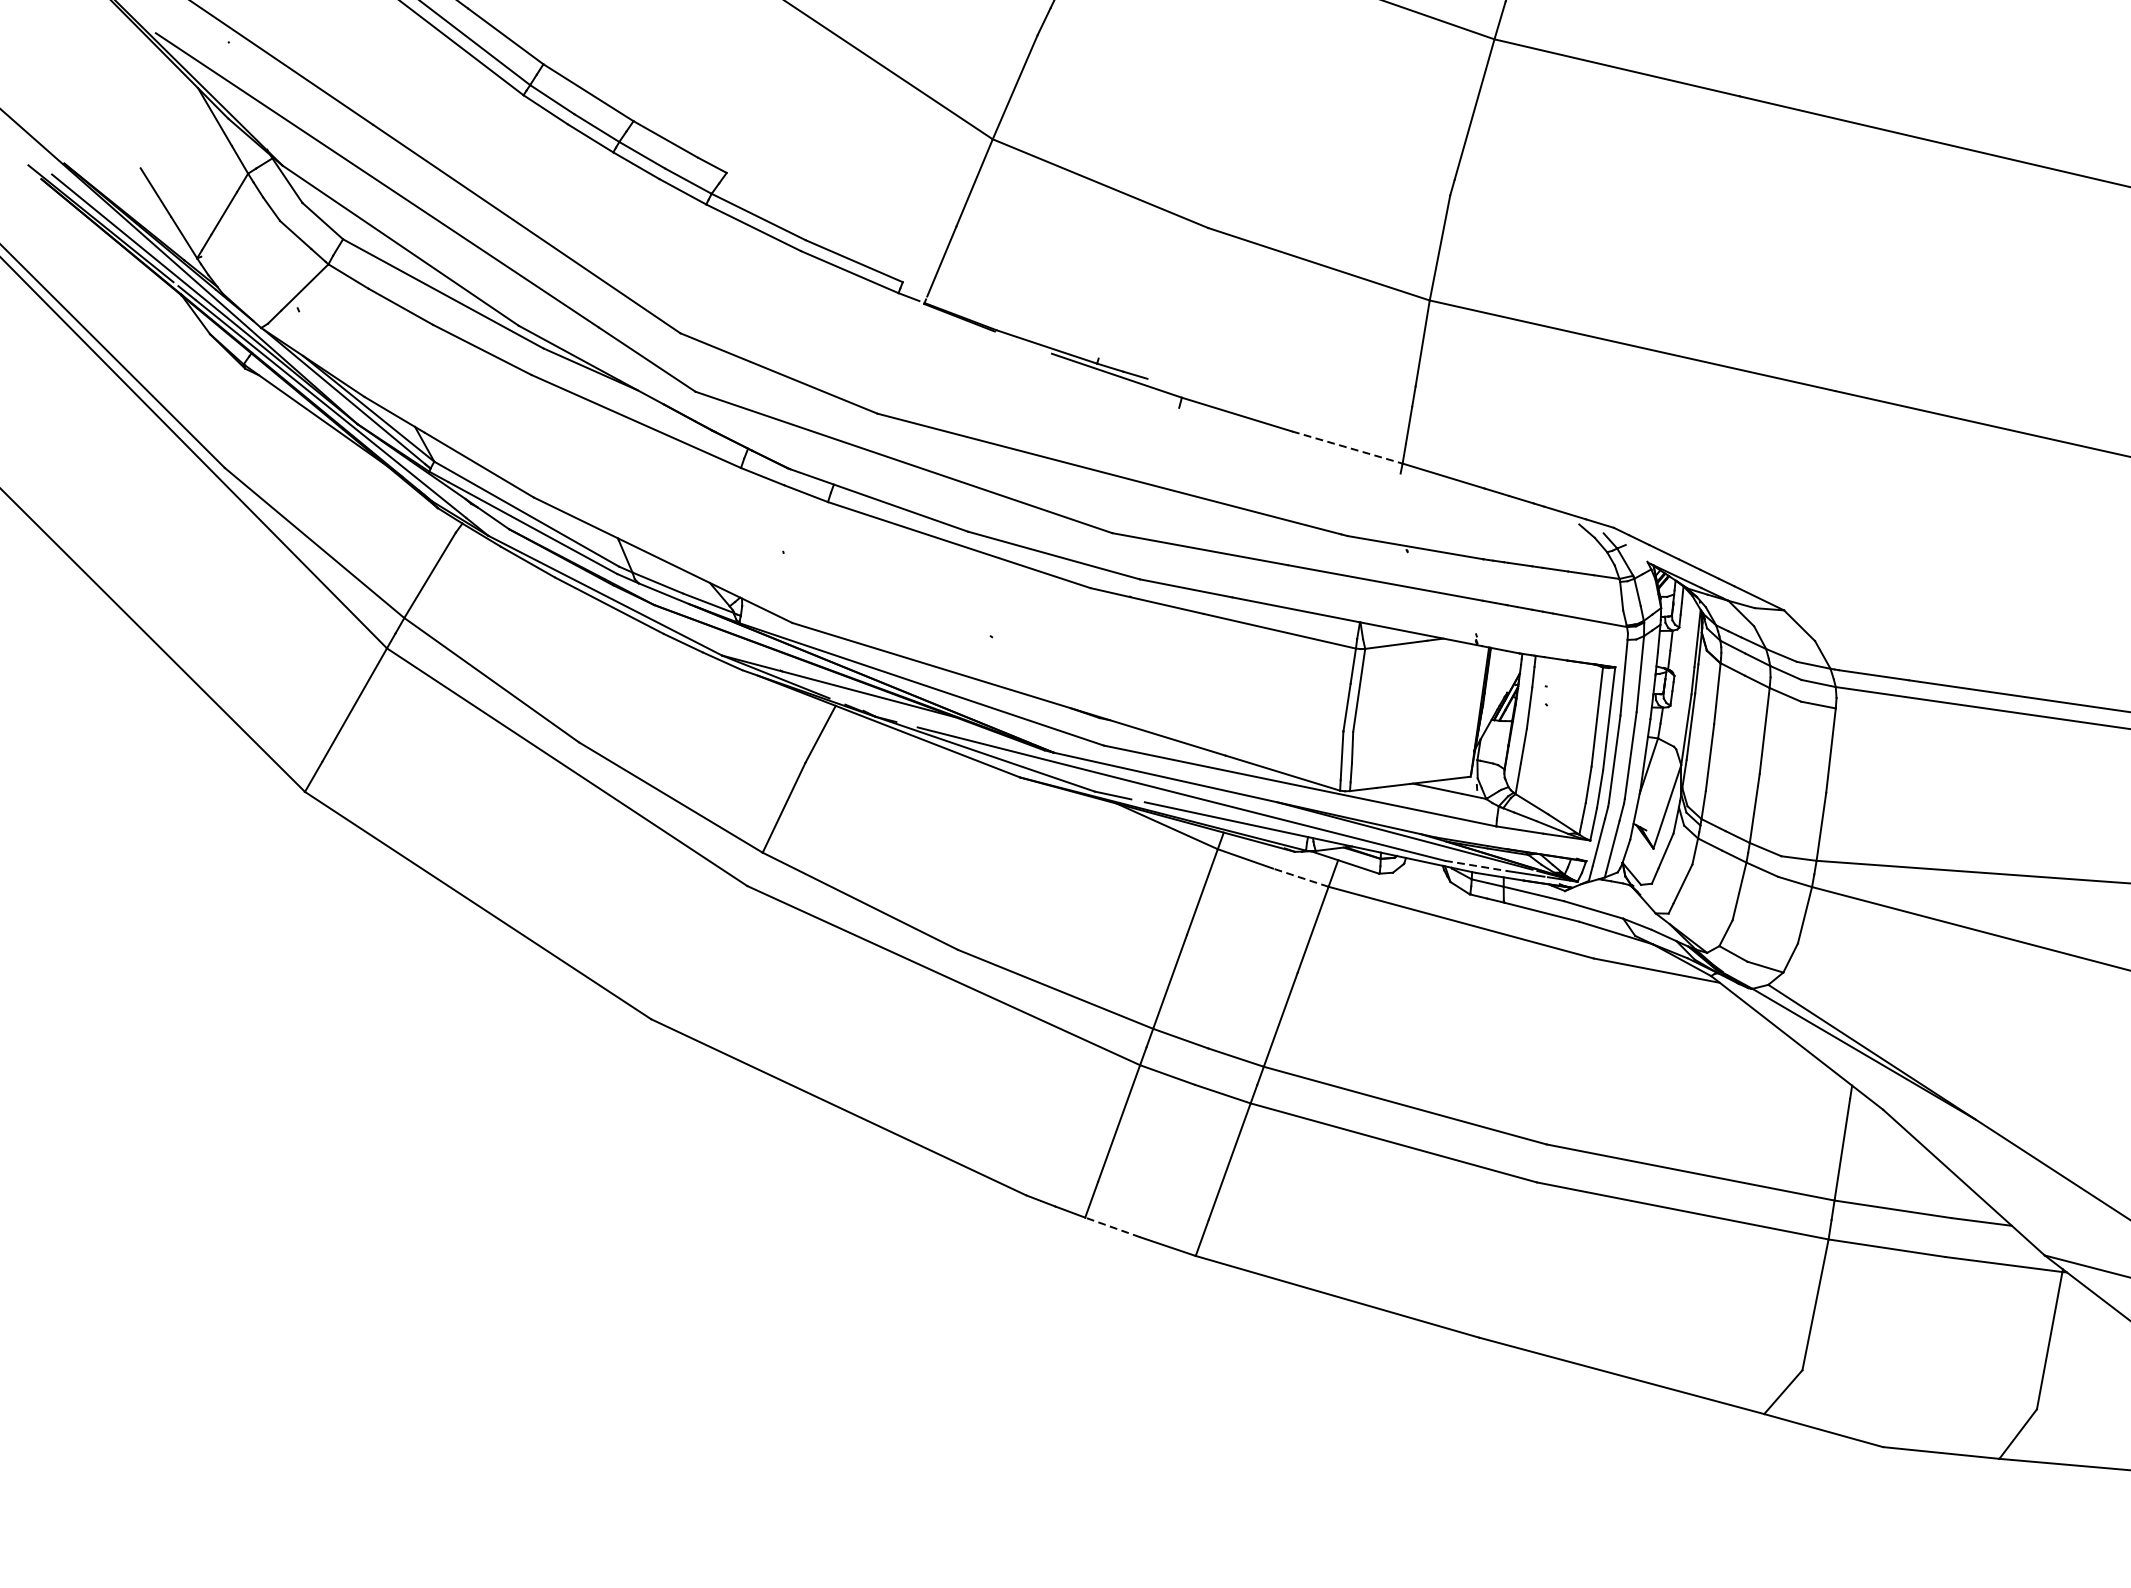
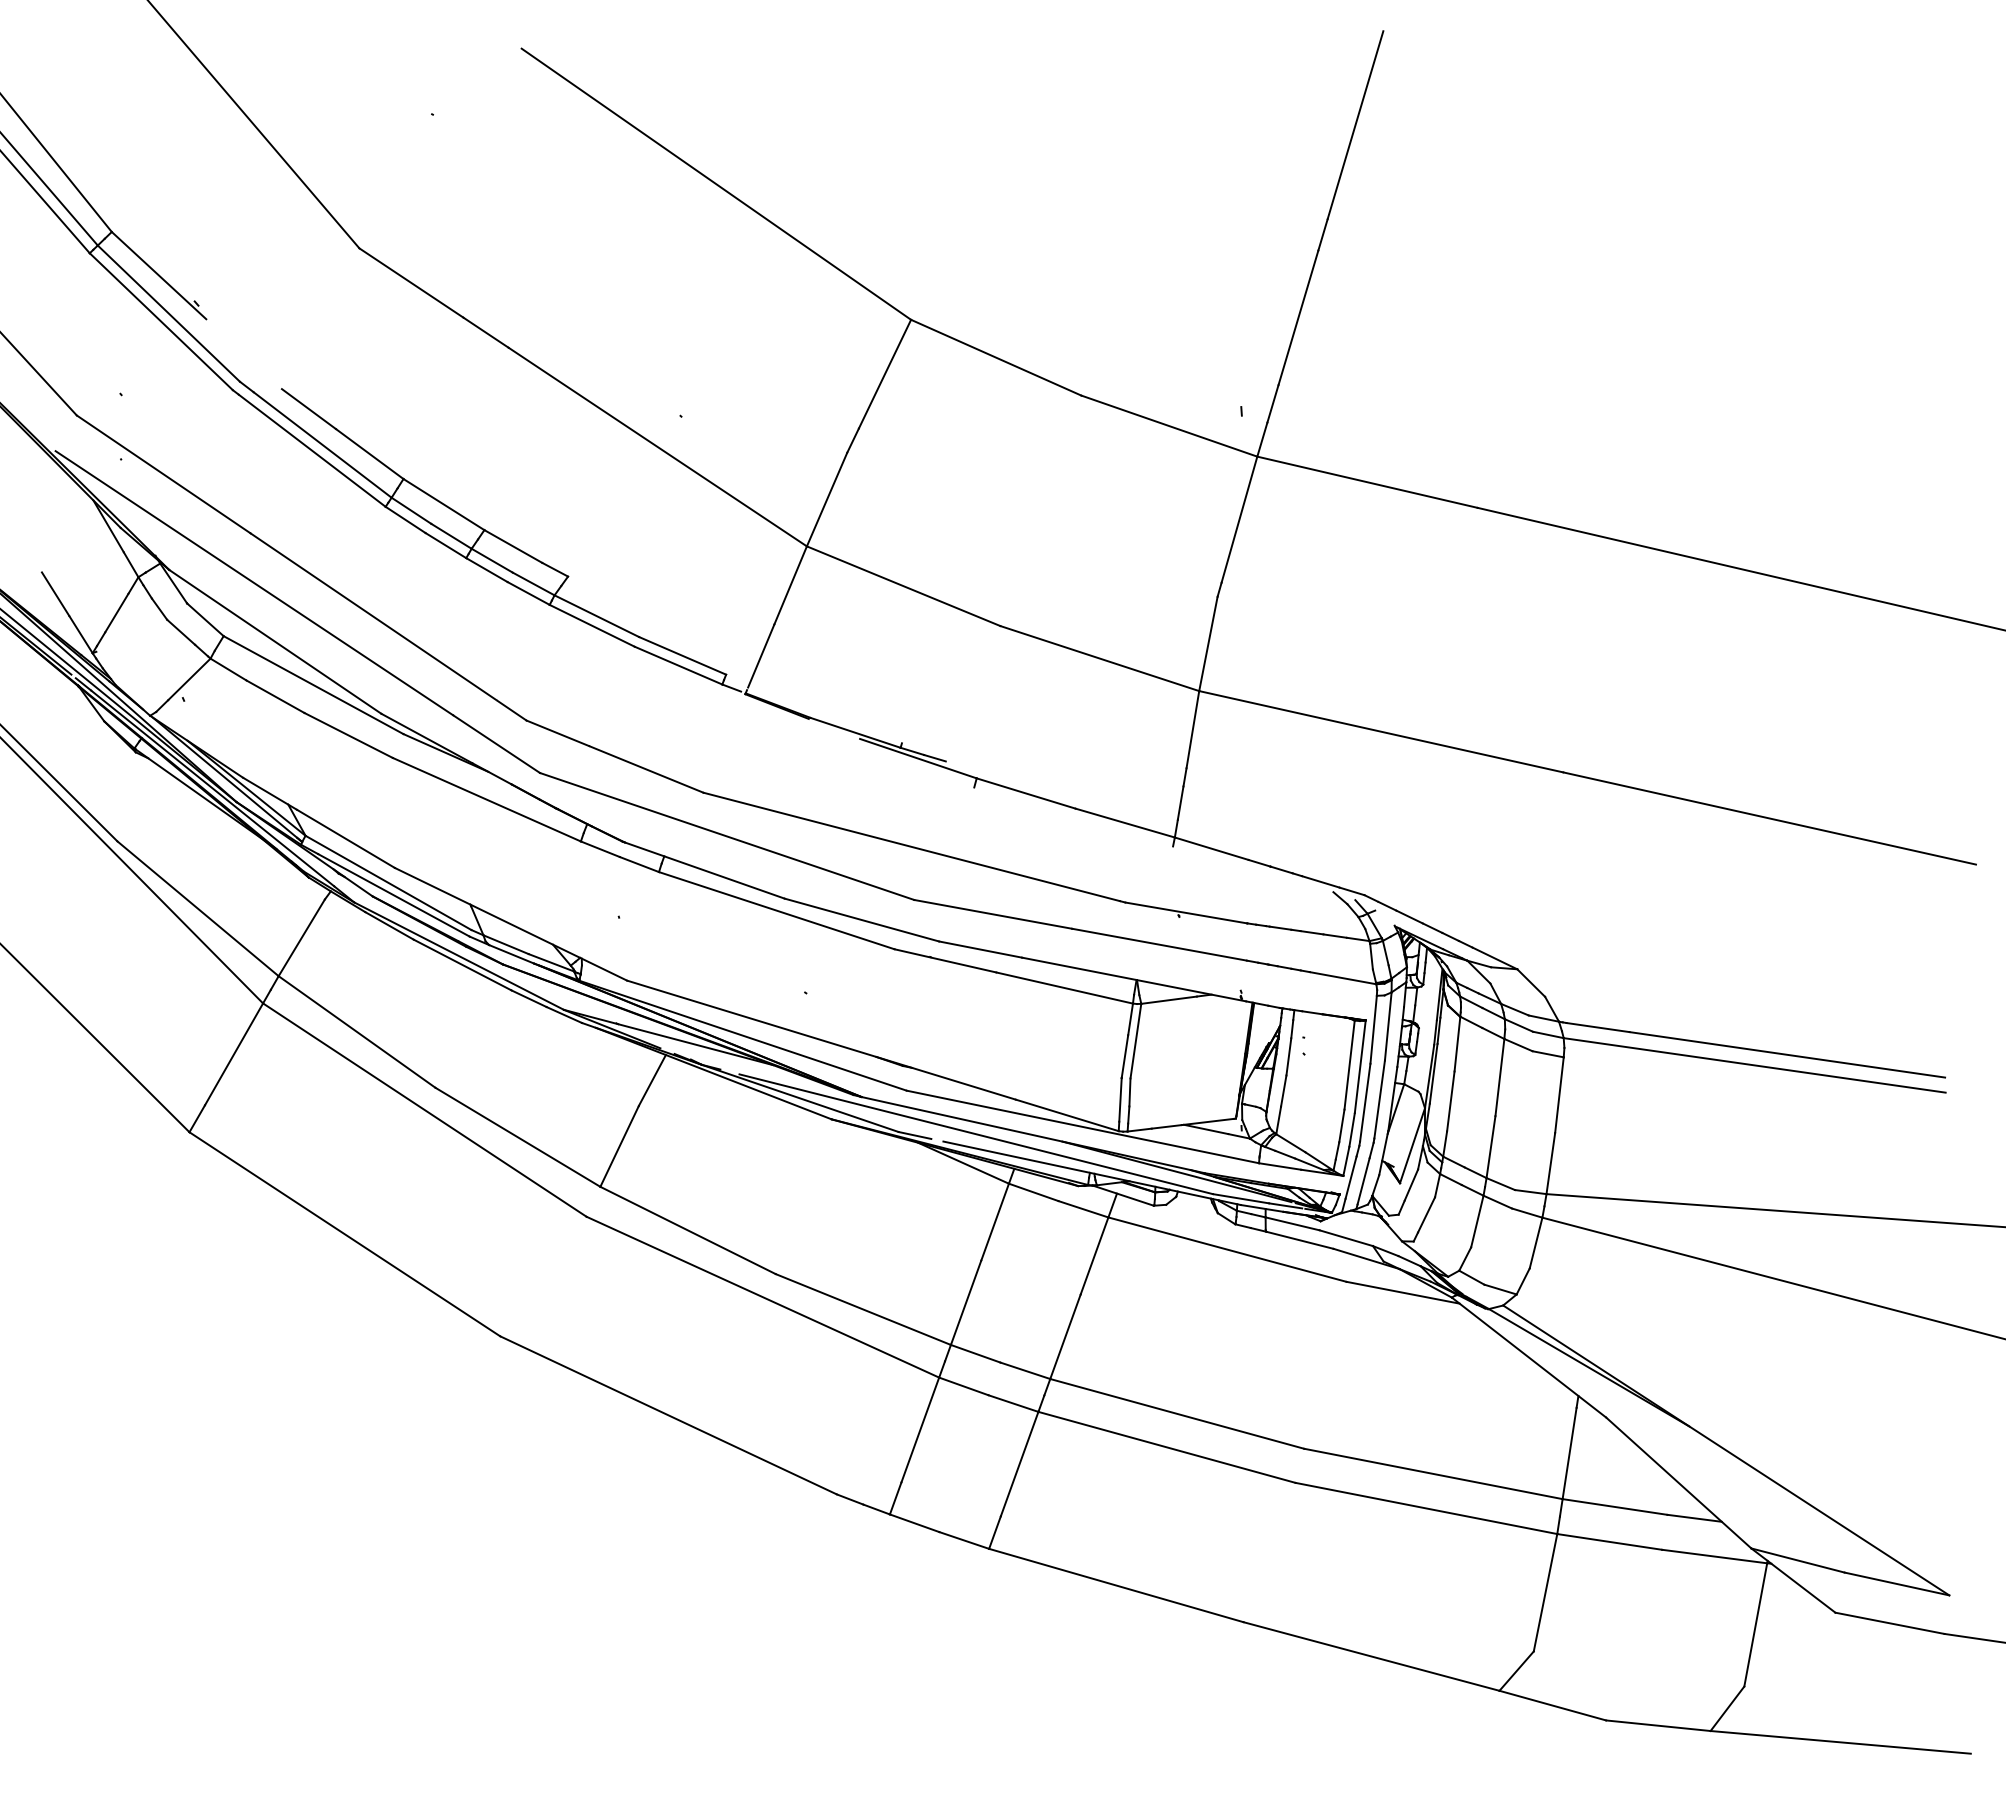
line: (1347, 447) -> (1125, 823), dashed -> solid
line: (1476, 865) -> (1241, 1198), dashed -> solid
line: (1300, 877) -> (1083, 1209), dashed -> solid
line: (1112, 1227) -> (914, 1523), dashed -> solid

